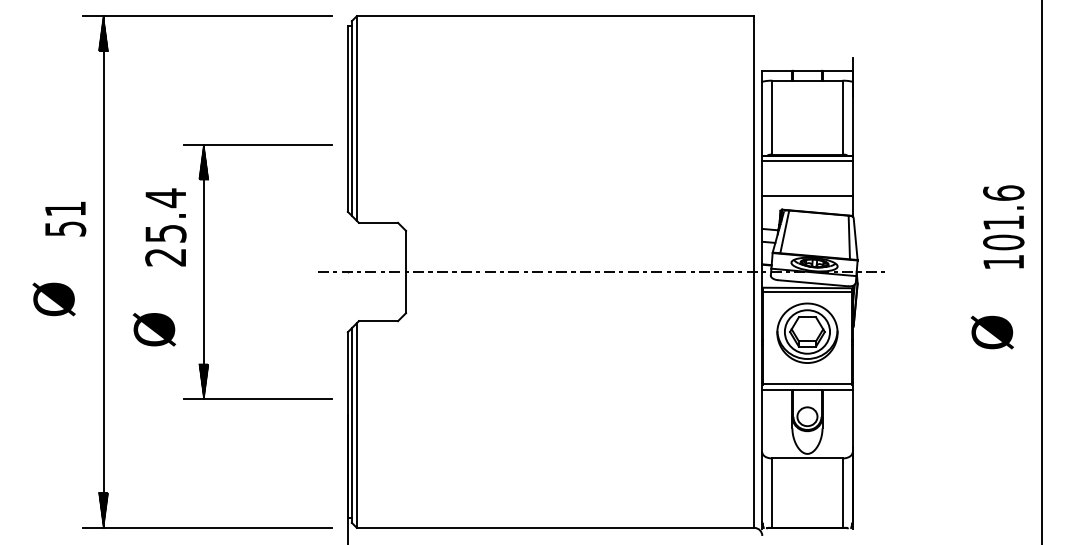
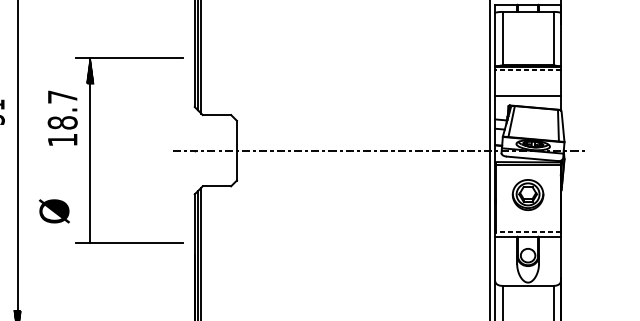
line: (806, 161) -> (527, 70), solid -> dashed
text: (165, 227) -> (62, 118), 25.4 -> 18.7
text: (153, 329) -> (53, 211), moved
part: (807, 332) -> (528, 194), size x0.7
hatch: (203, 381) -> (90, 230), removed
line: (807, 384) -> (528, 232), solid -> dashed

